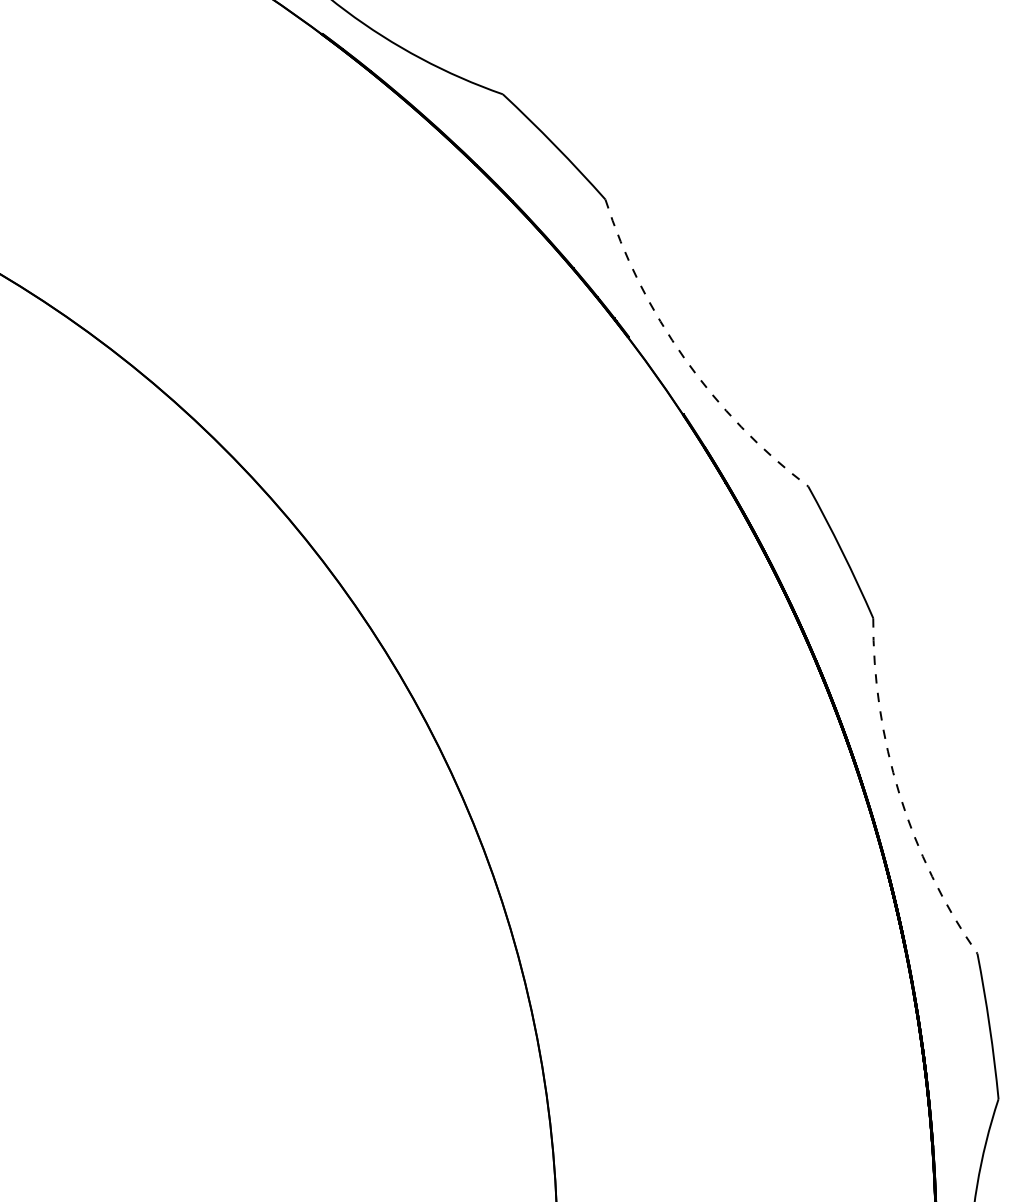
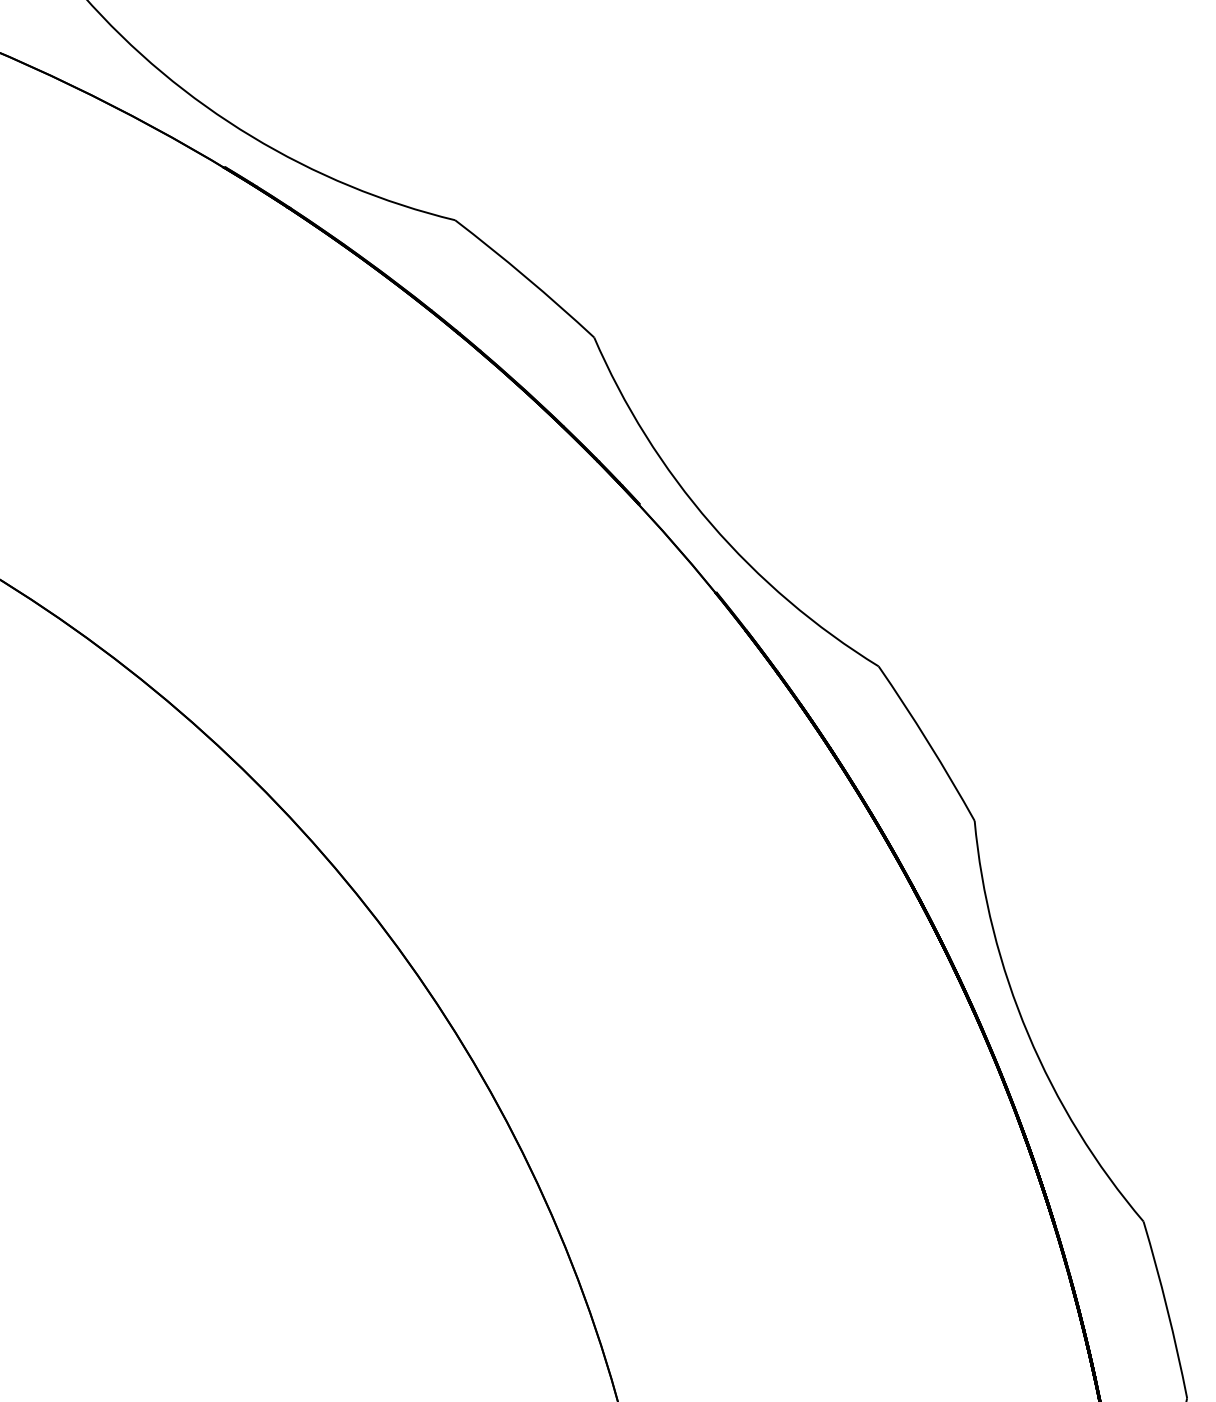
arc: (684, 358) -> (710, 523), dashed -> solid
arc: (899, 794) -> (1028, 1034), dashed -> solid

